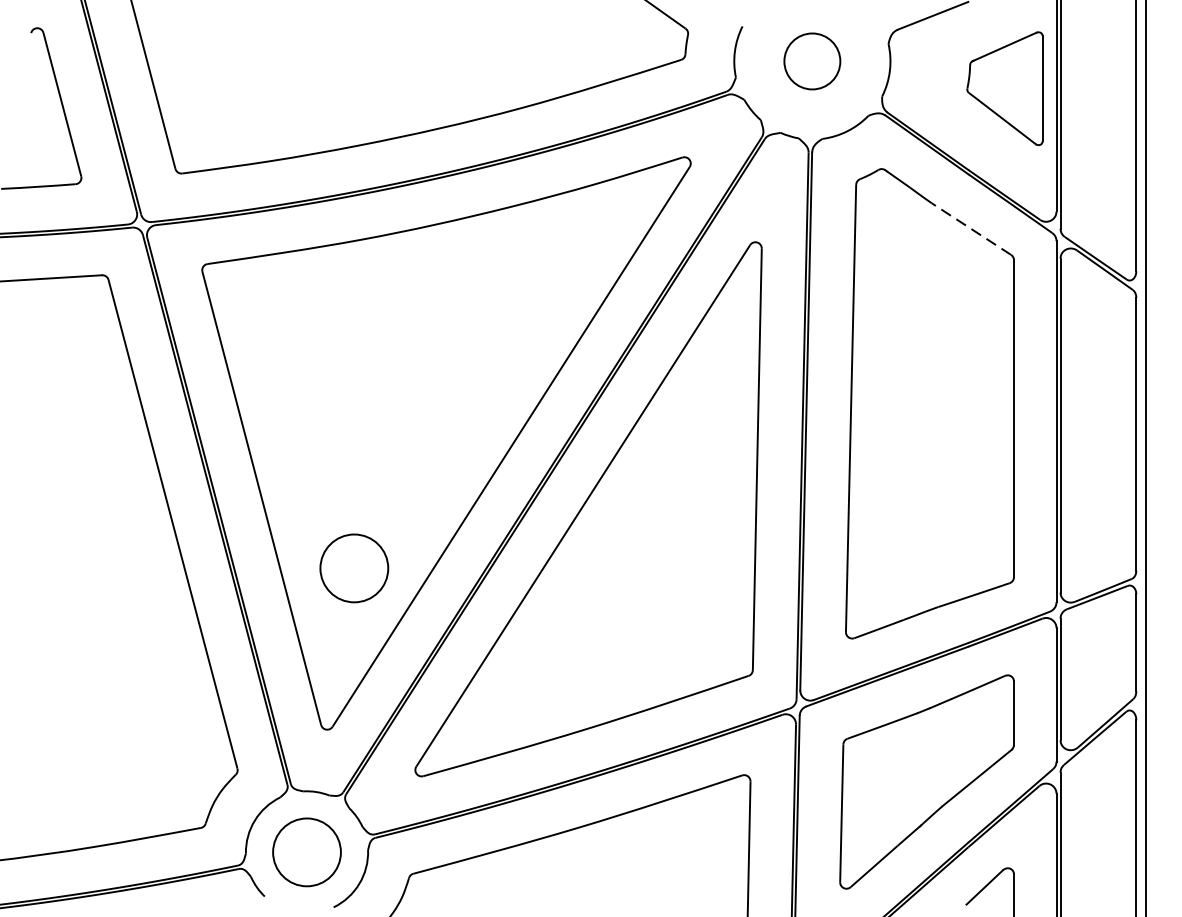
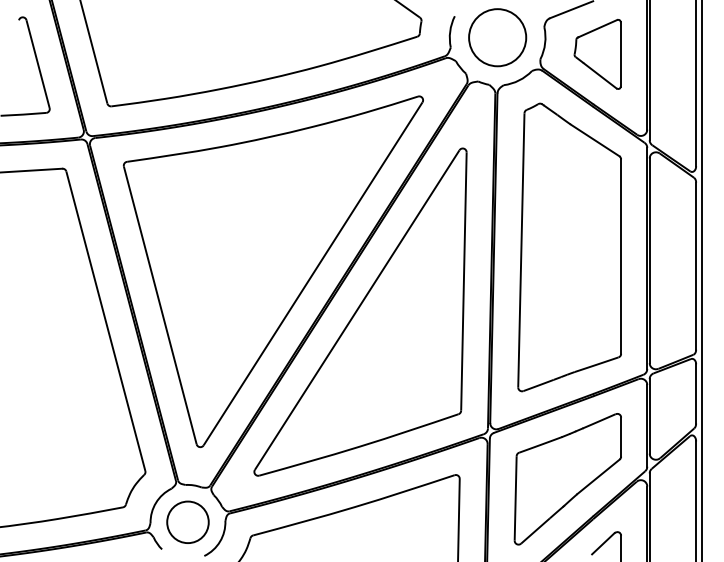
circle: (812, 61) -> (497, 37), size x1.67
part: (1004, 88) -> (597, 54), moved
line: (970, 229) -> (594, 140), dashed -> solid
circle: (353, 567) -> (216, 347), removed

